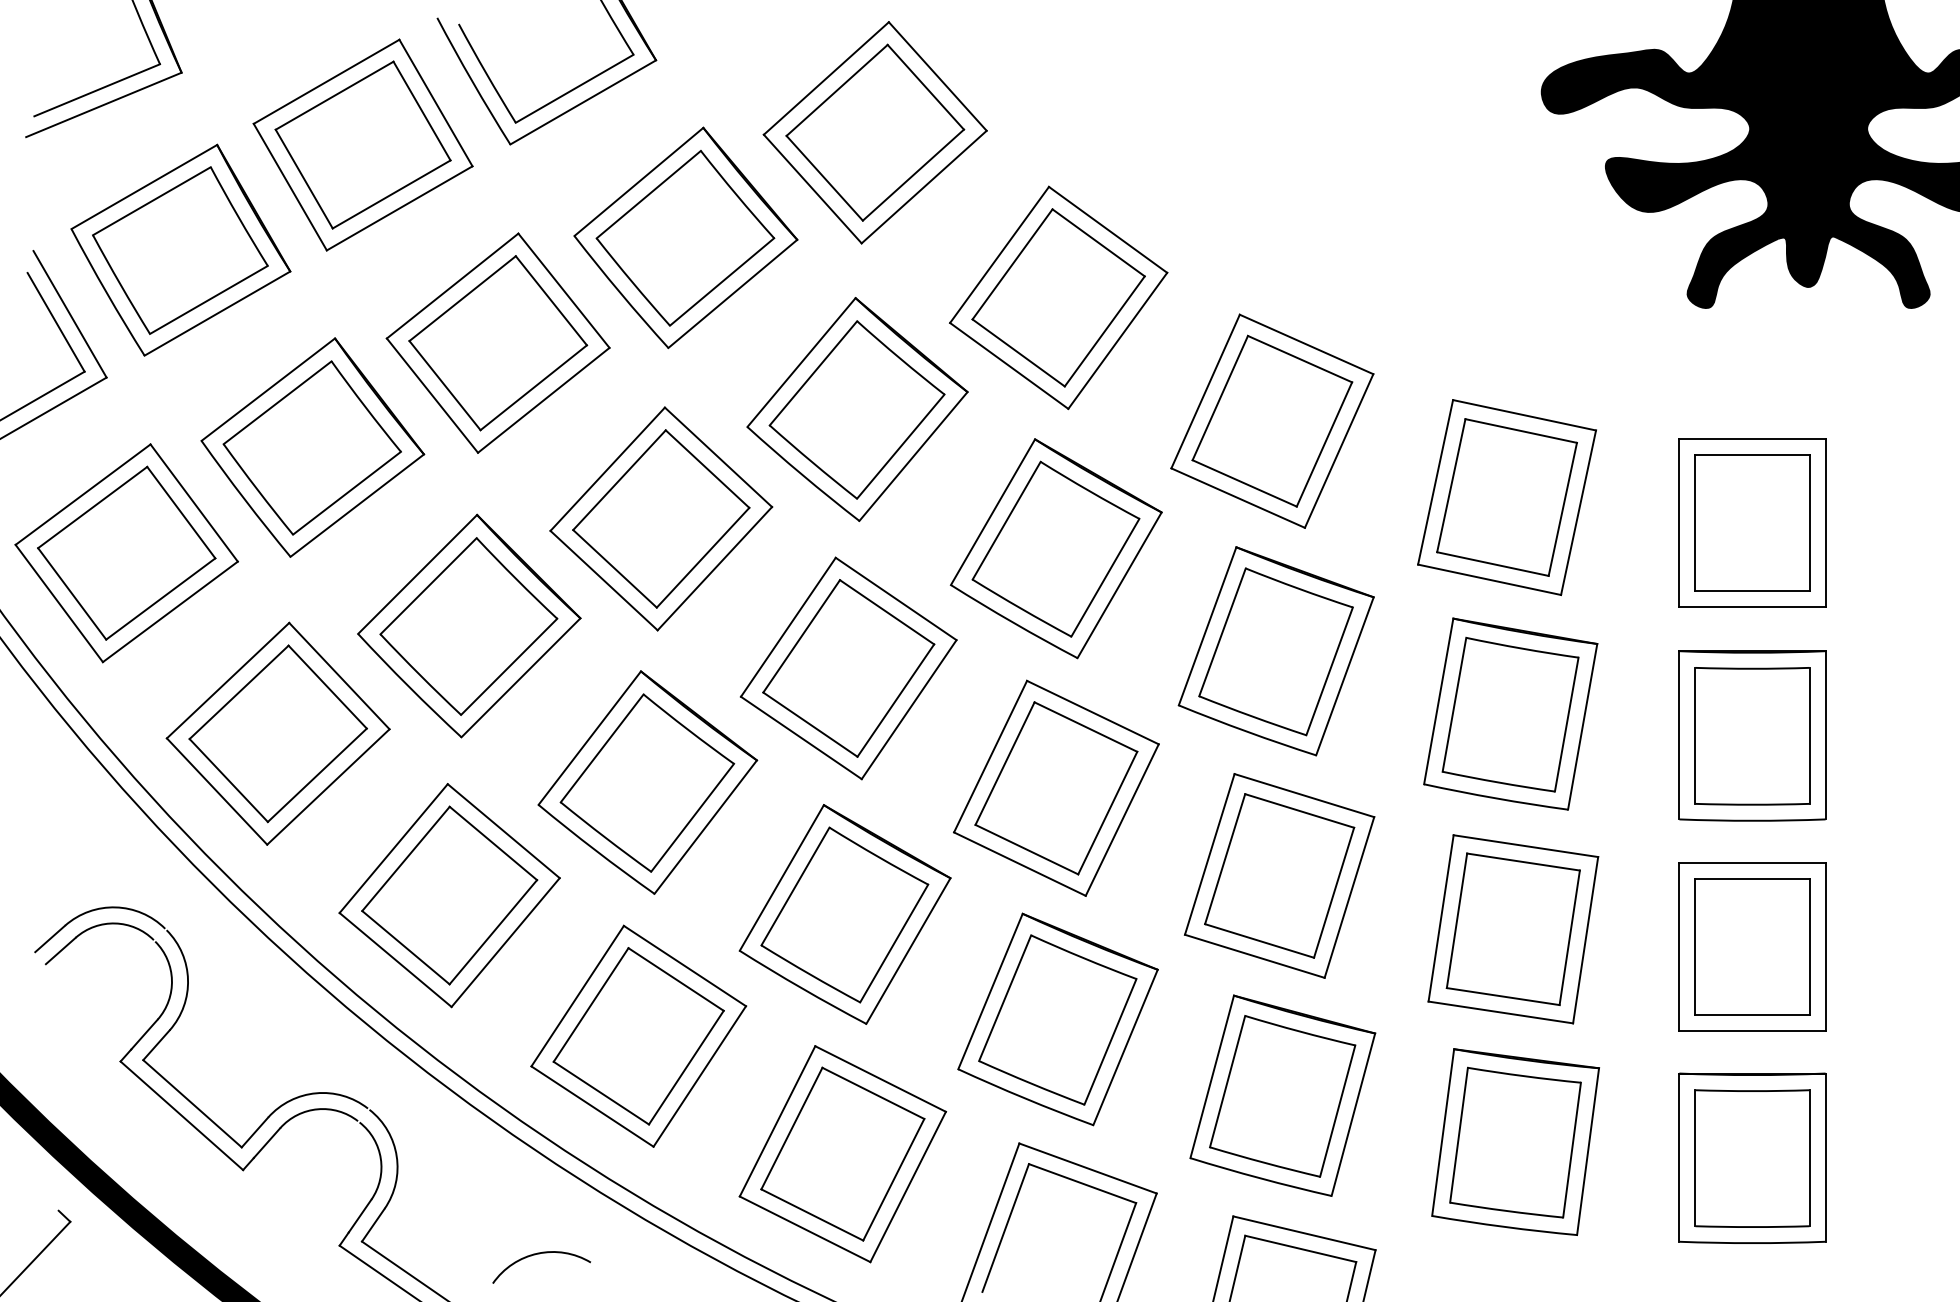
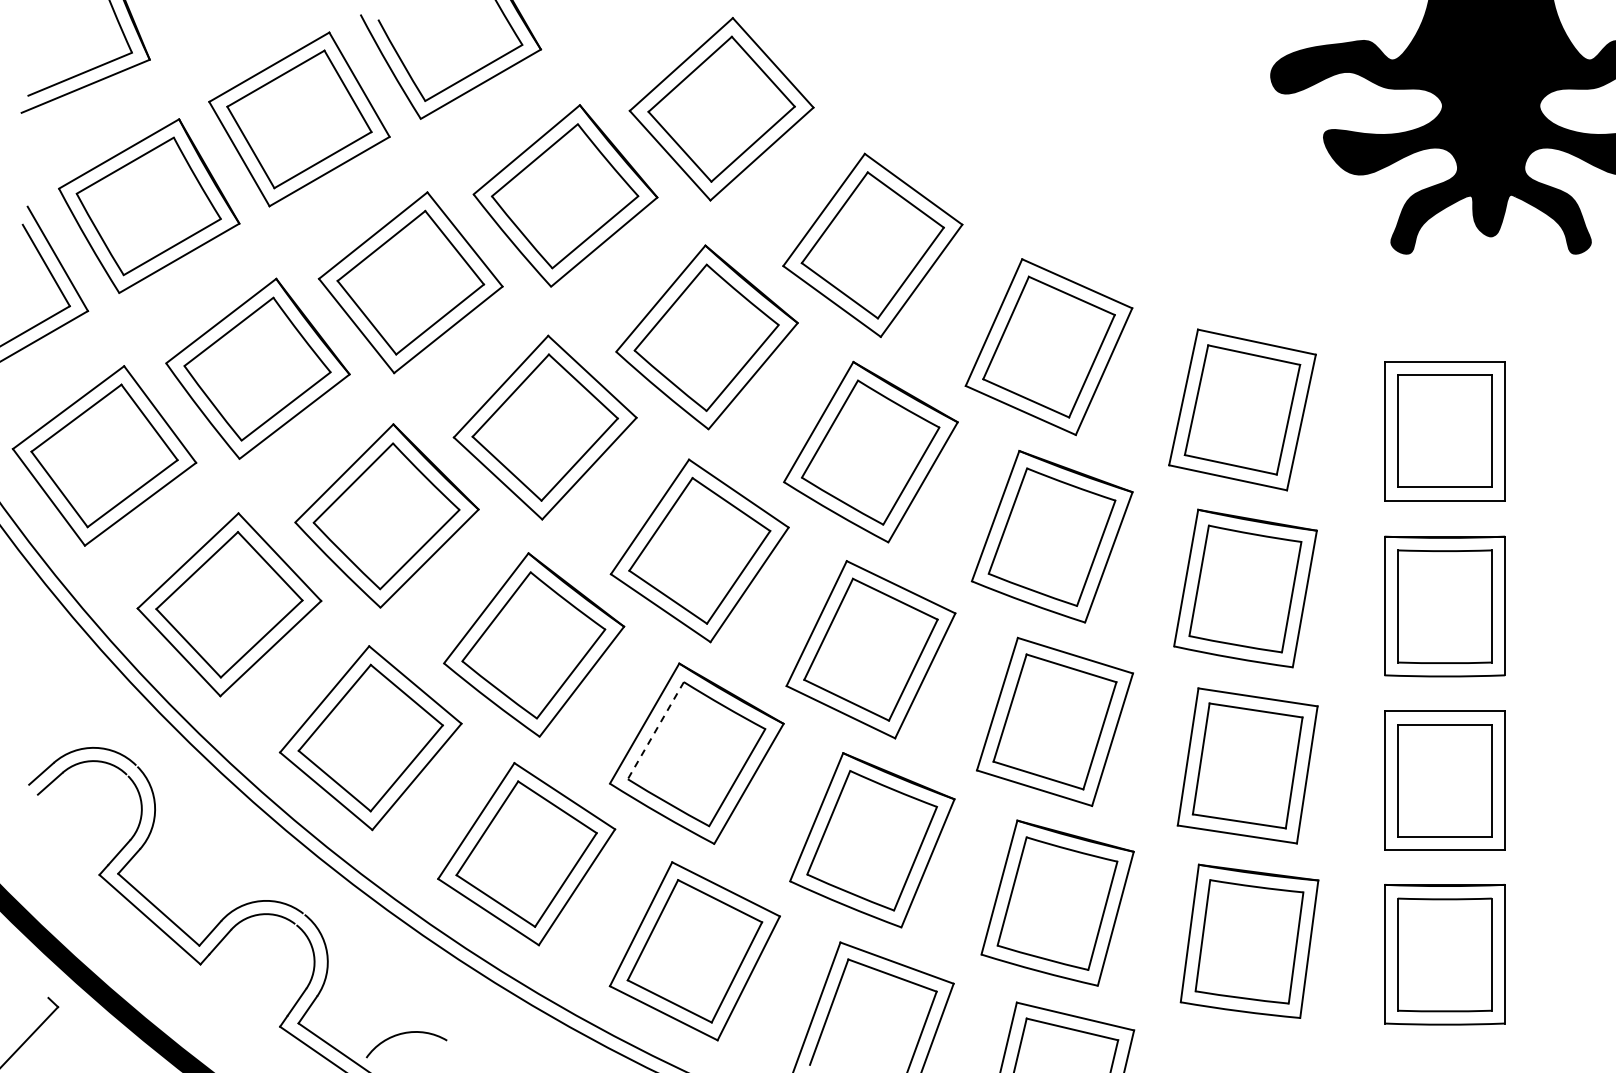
line: (795, 887) -> (655, 731), solid -> dashed
arc: (537, 1255) -> (403, 1034), moved

